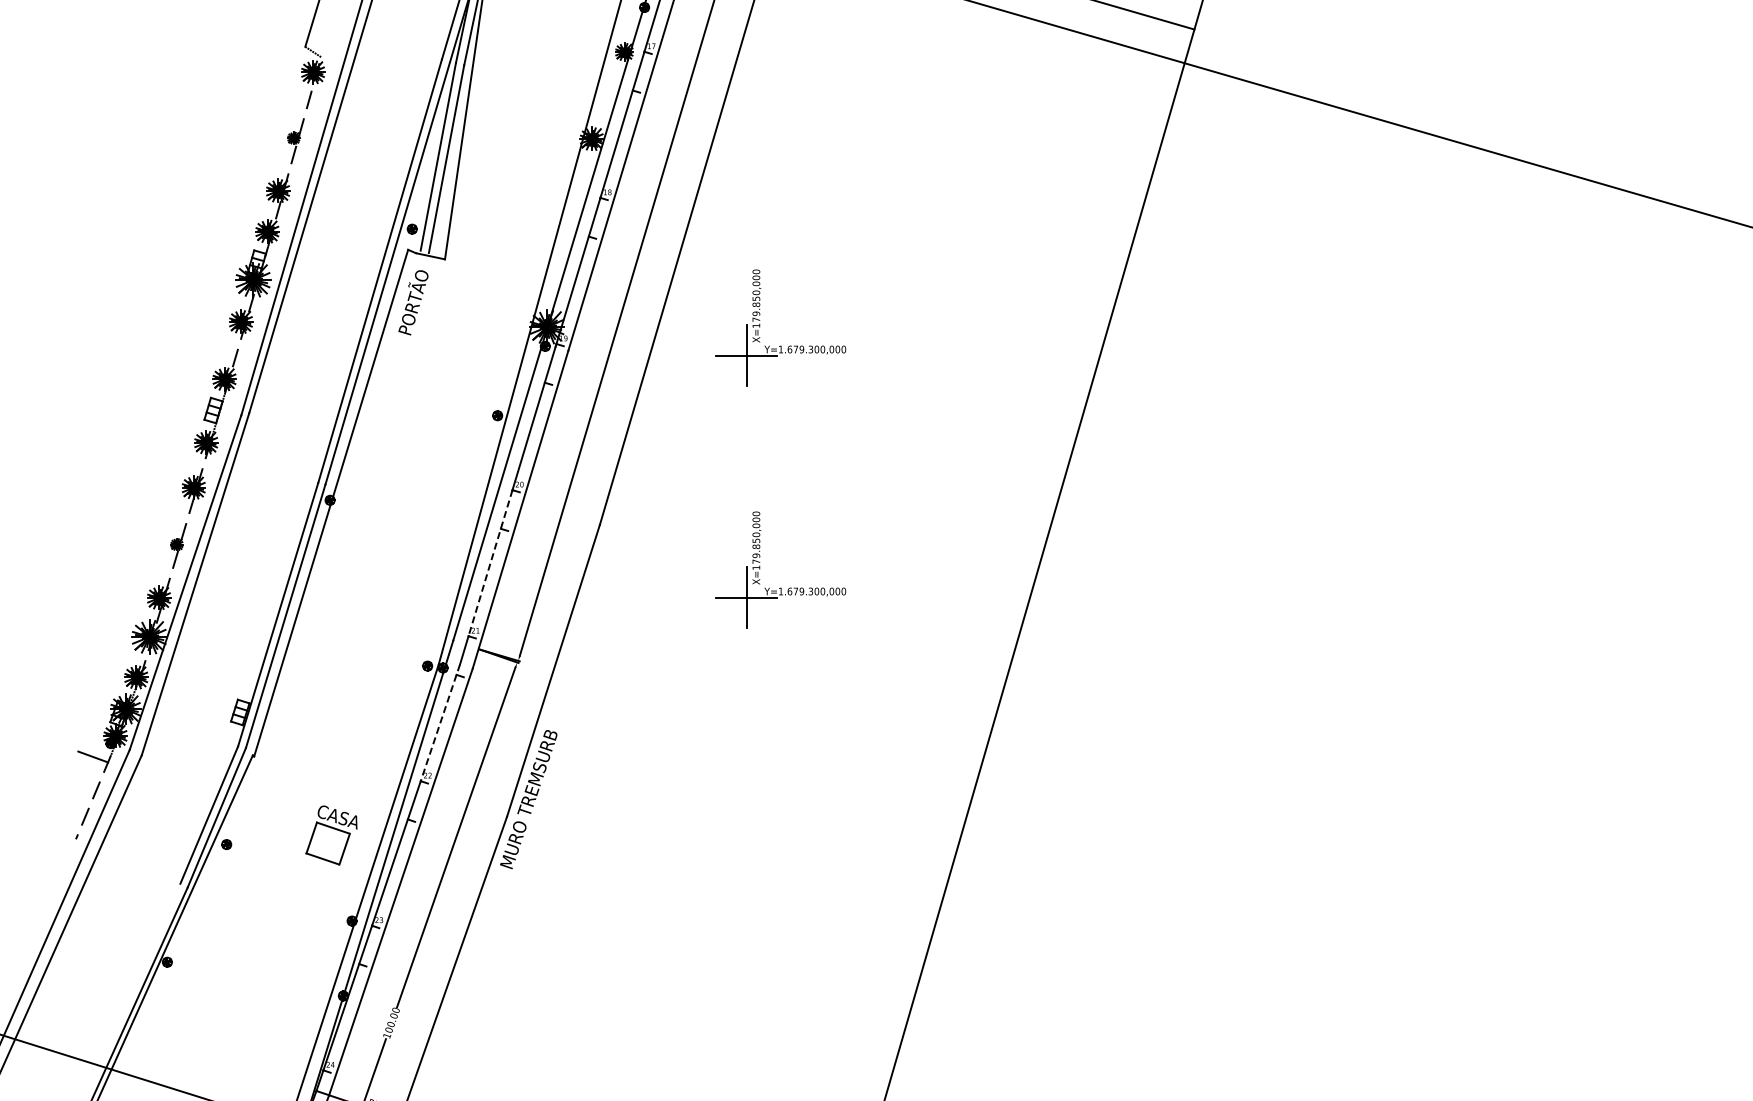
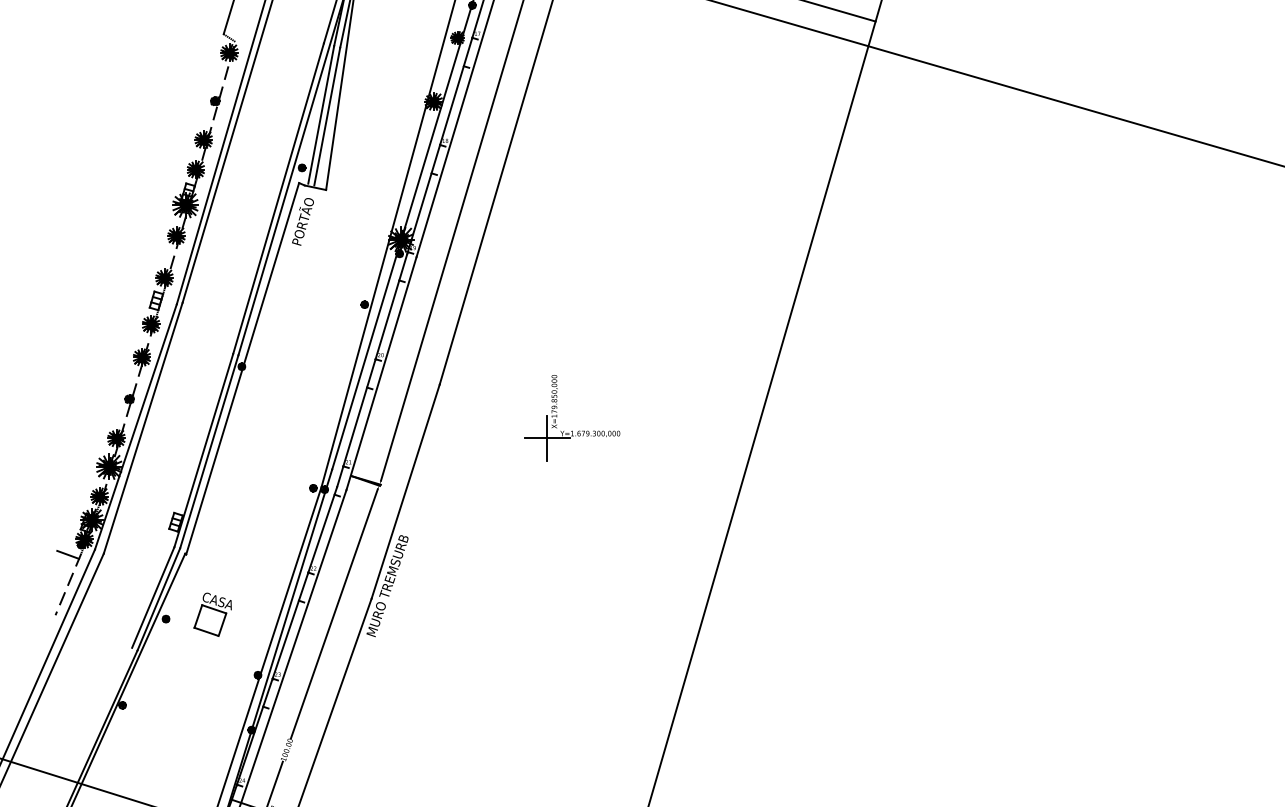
part: (780, 345) -> (572, 253), removed
line: (490, 563) -> (359, 413), dashed -> solid
line: (440, 722) -> (322, 529), dashed -> solid
part: (331, 835) -> (212, 614), moved

